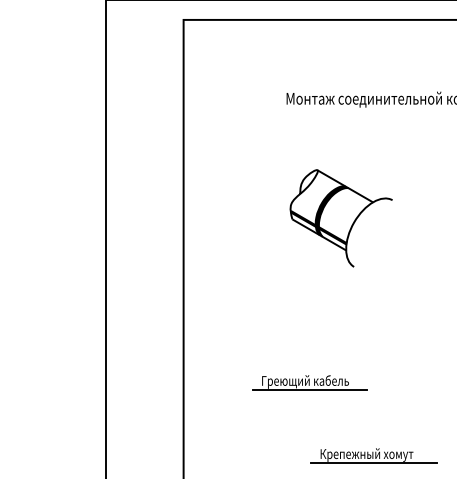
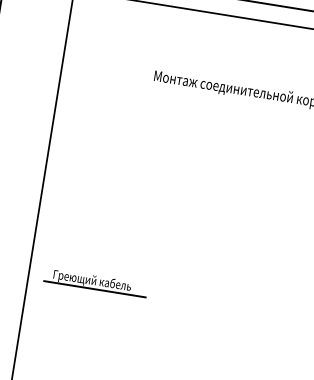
part: (340, 218) -> (185, 189), removed
part: (309, 382) -> (95, 282), moved

